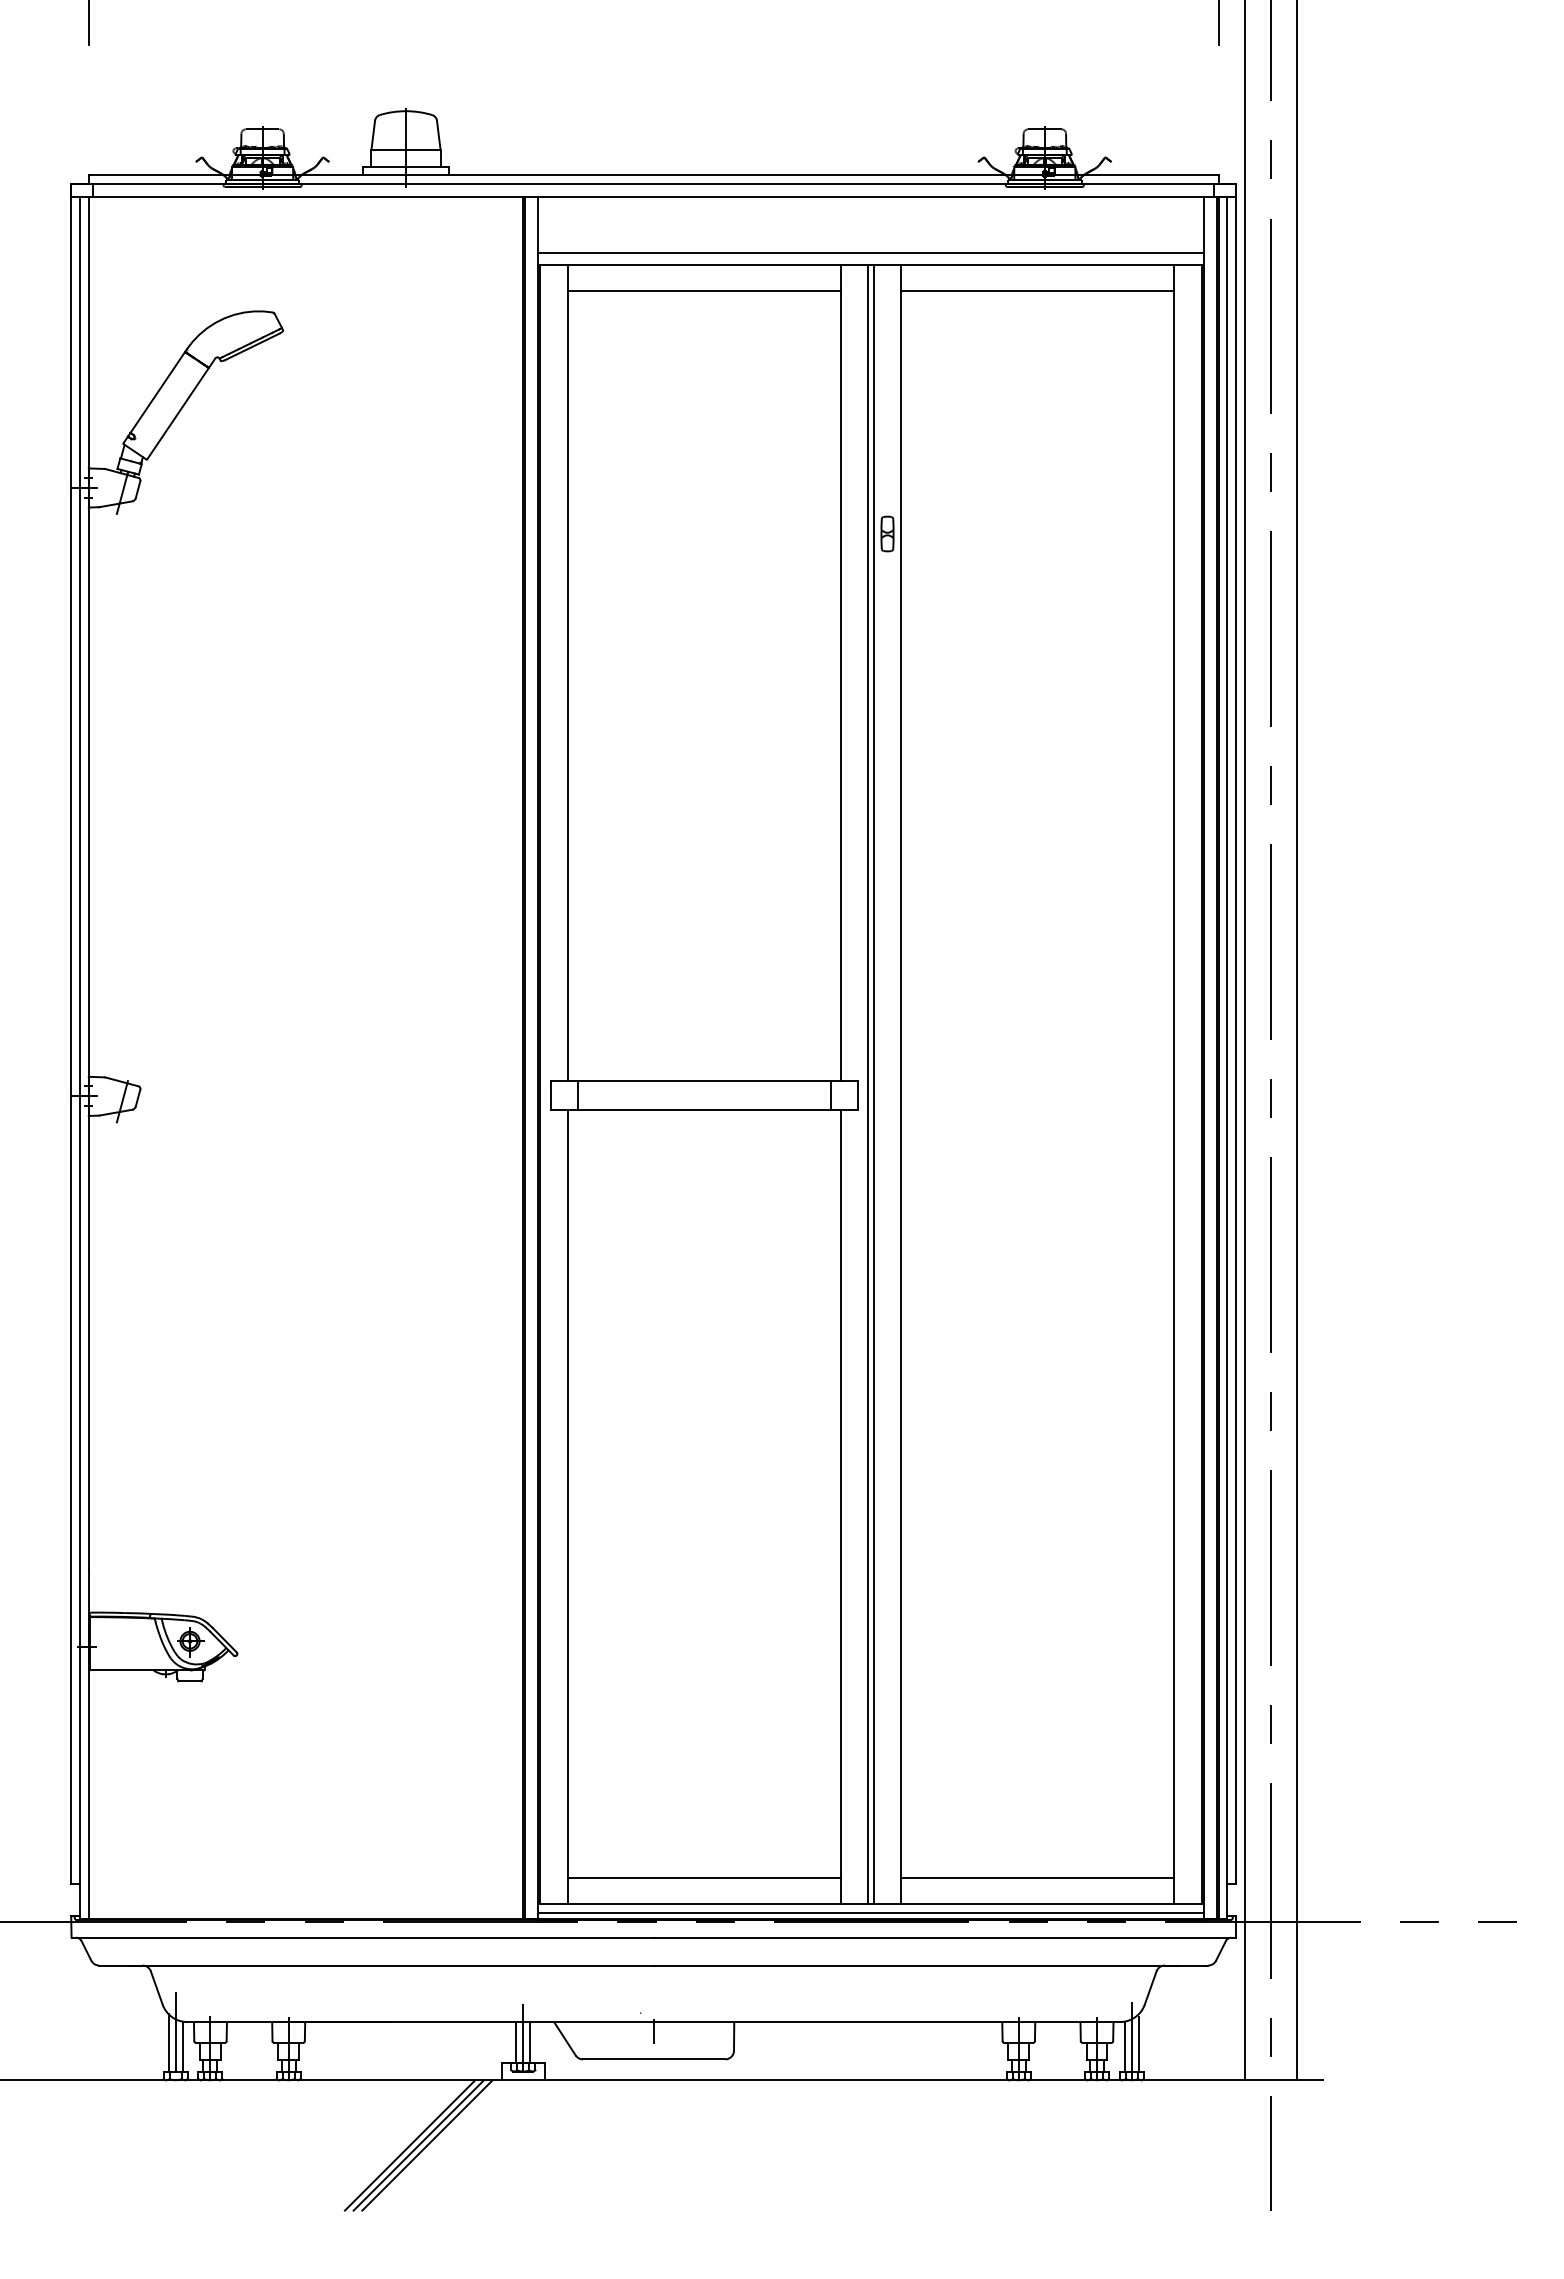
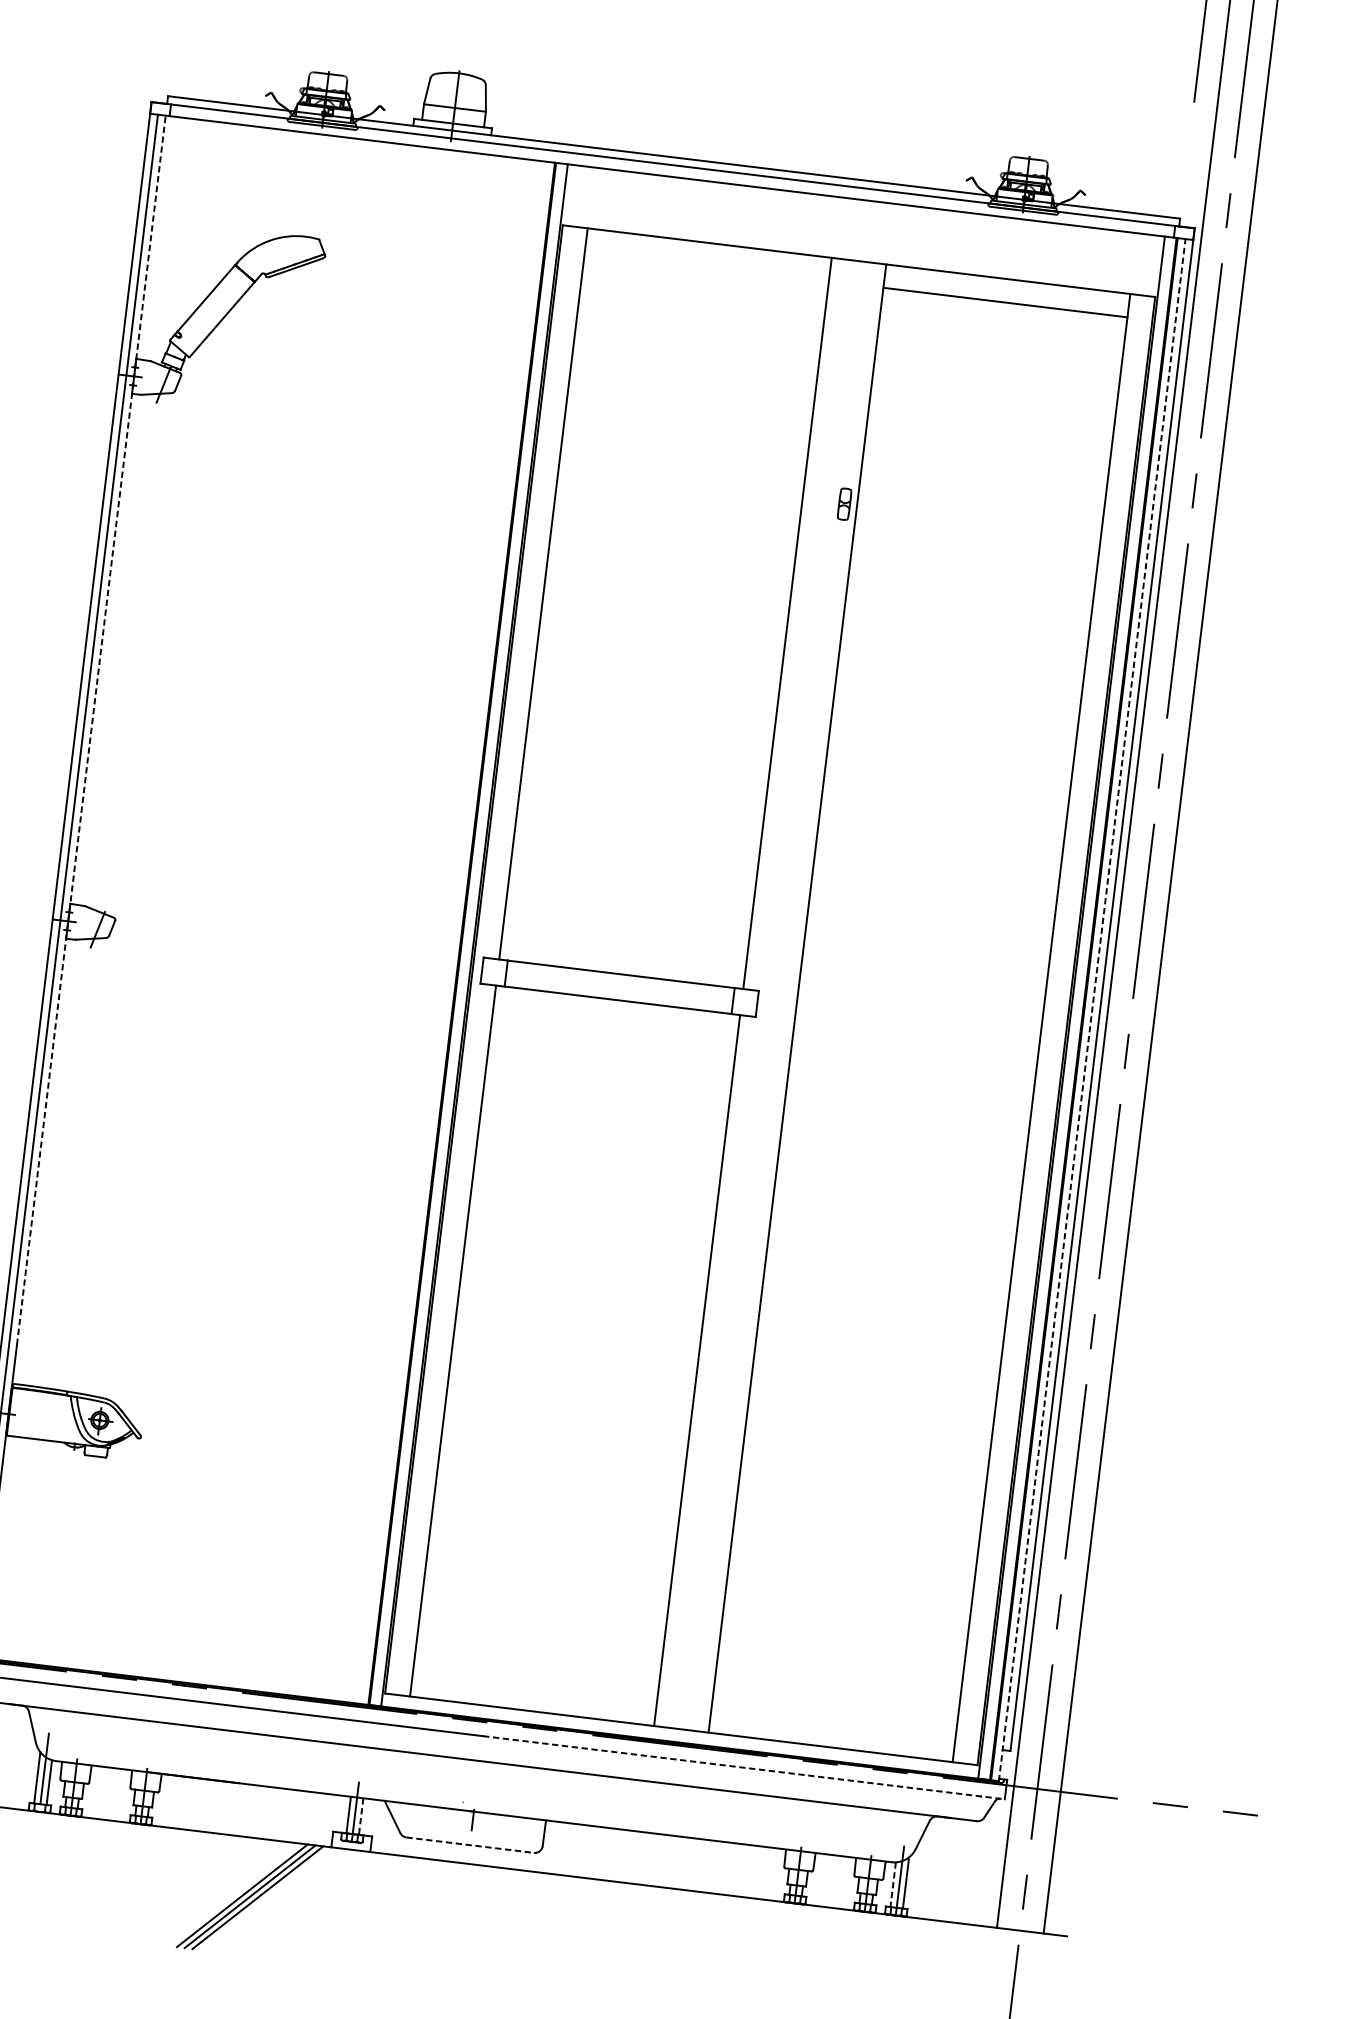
line: (870, 253) -> (859, 251), removed
line: (704, 290) -> (707, 266), removed
line: (88, 882) -> (91, 729), solid -> dashed
line: (1227, 1057) -> (1092, 1009), solid -> dashed
line: (868, 1083) -> (768, 994), removed
line: (873, 1083) -> (772, 994), removed
line: (704, 1877) -> (535, 1687), removed
line: (1037, 1877) -> (833, 1723), removed
line: (870, 1912) -> (679, 1737), removed
line: (945, 1937) -> (744, 1767), solid -> dashed
line: (530, 2042) -> (361, 1816), solid -> dashed
line: (1124, 2046) -> (892, 1884), solid -> dashed
line: (654, 2059) -> (470, 1845), solid -> dashed

